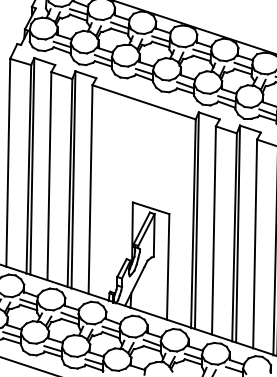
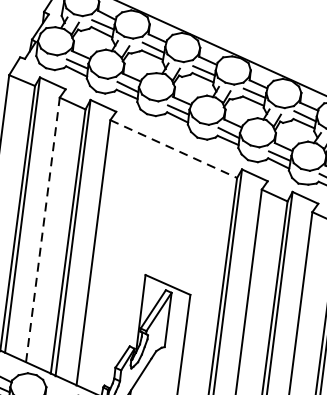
line: (144, 102) -> (174, 149), solid -> dashed
line: (49, 175) -> (43, 229), solid -> dashed

